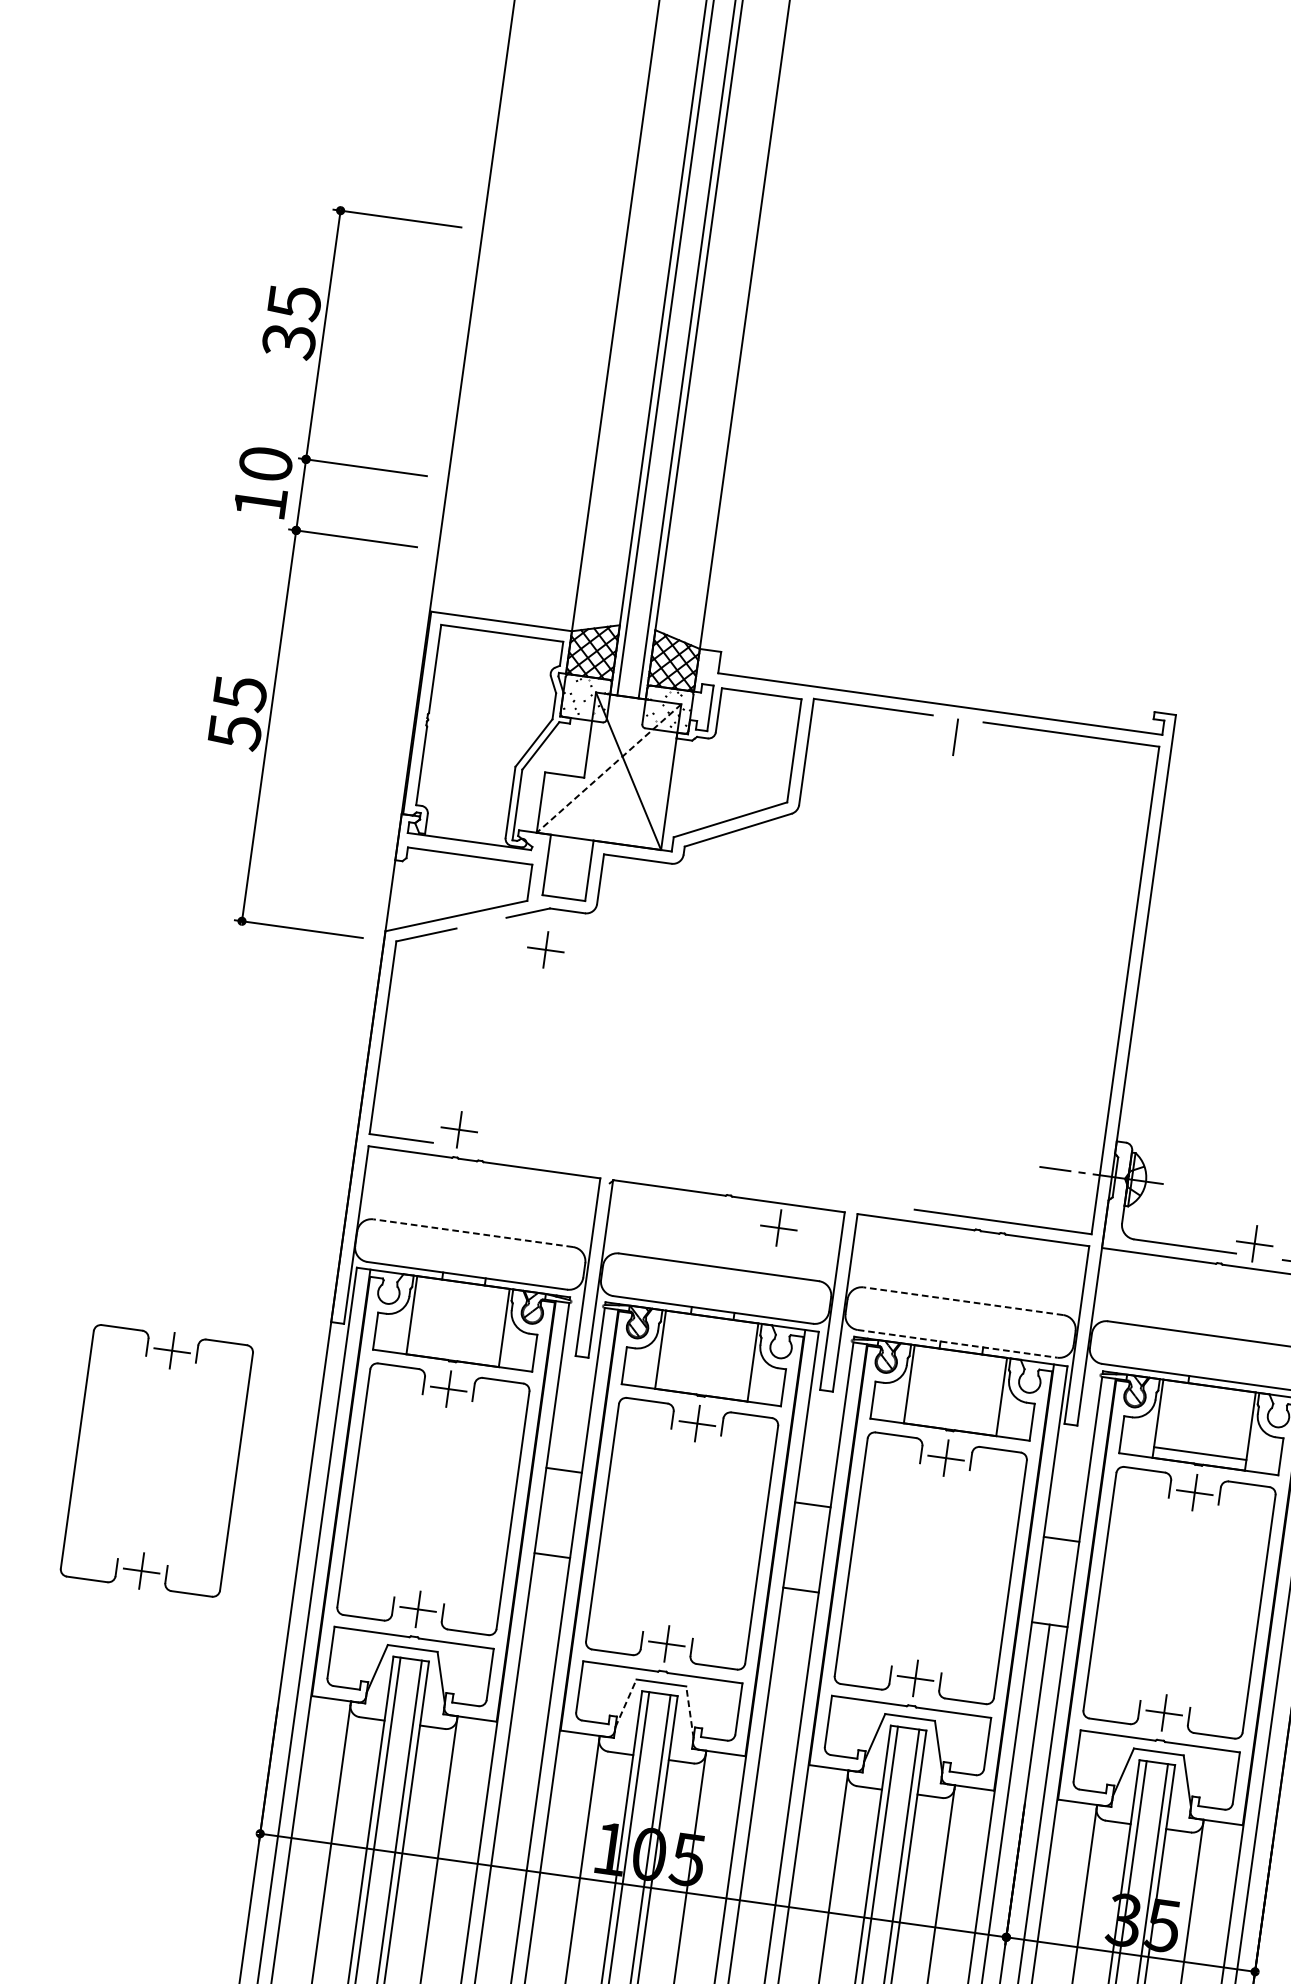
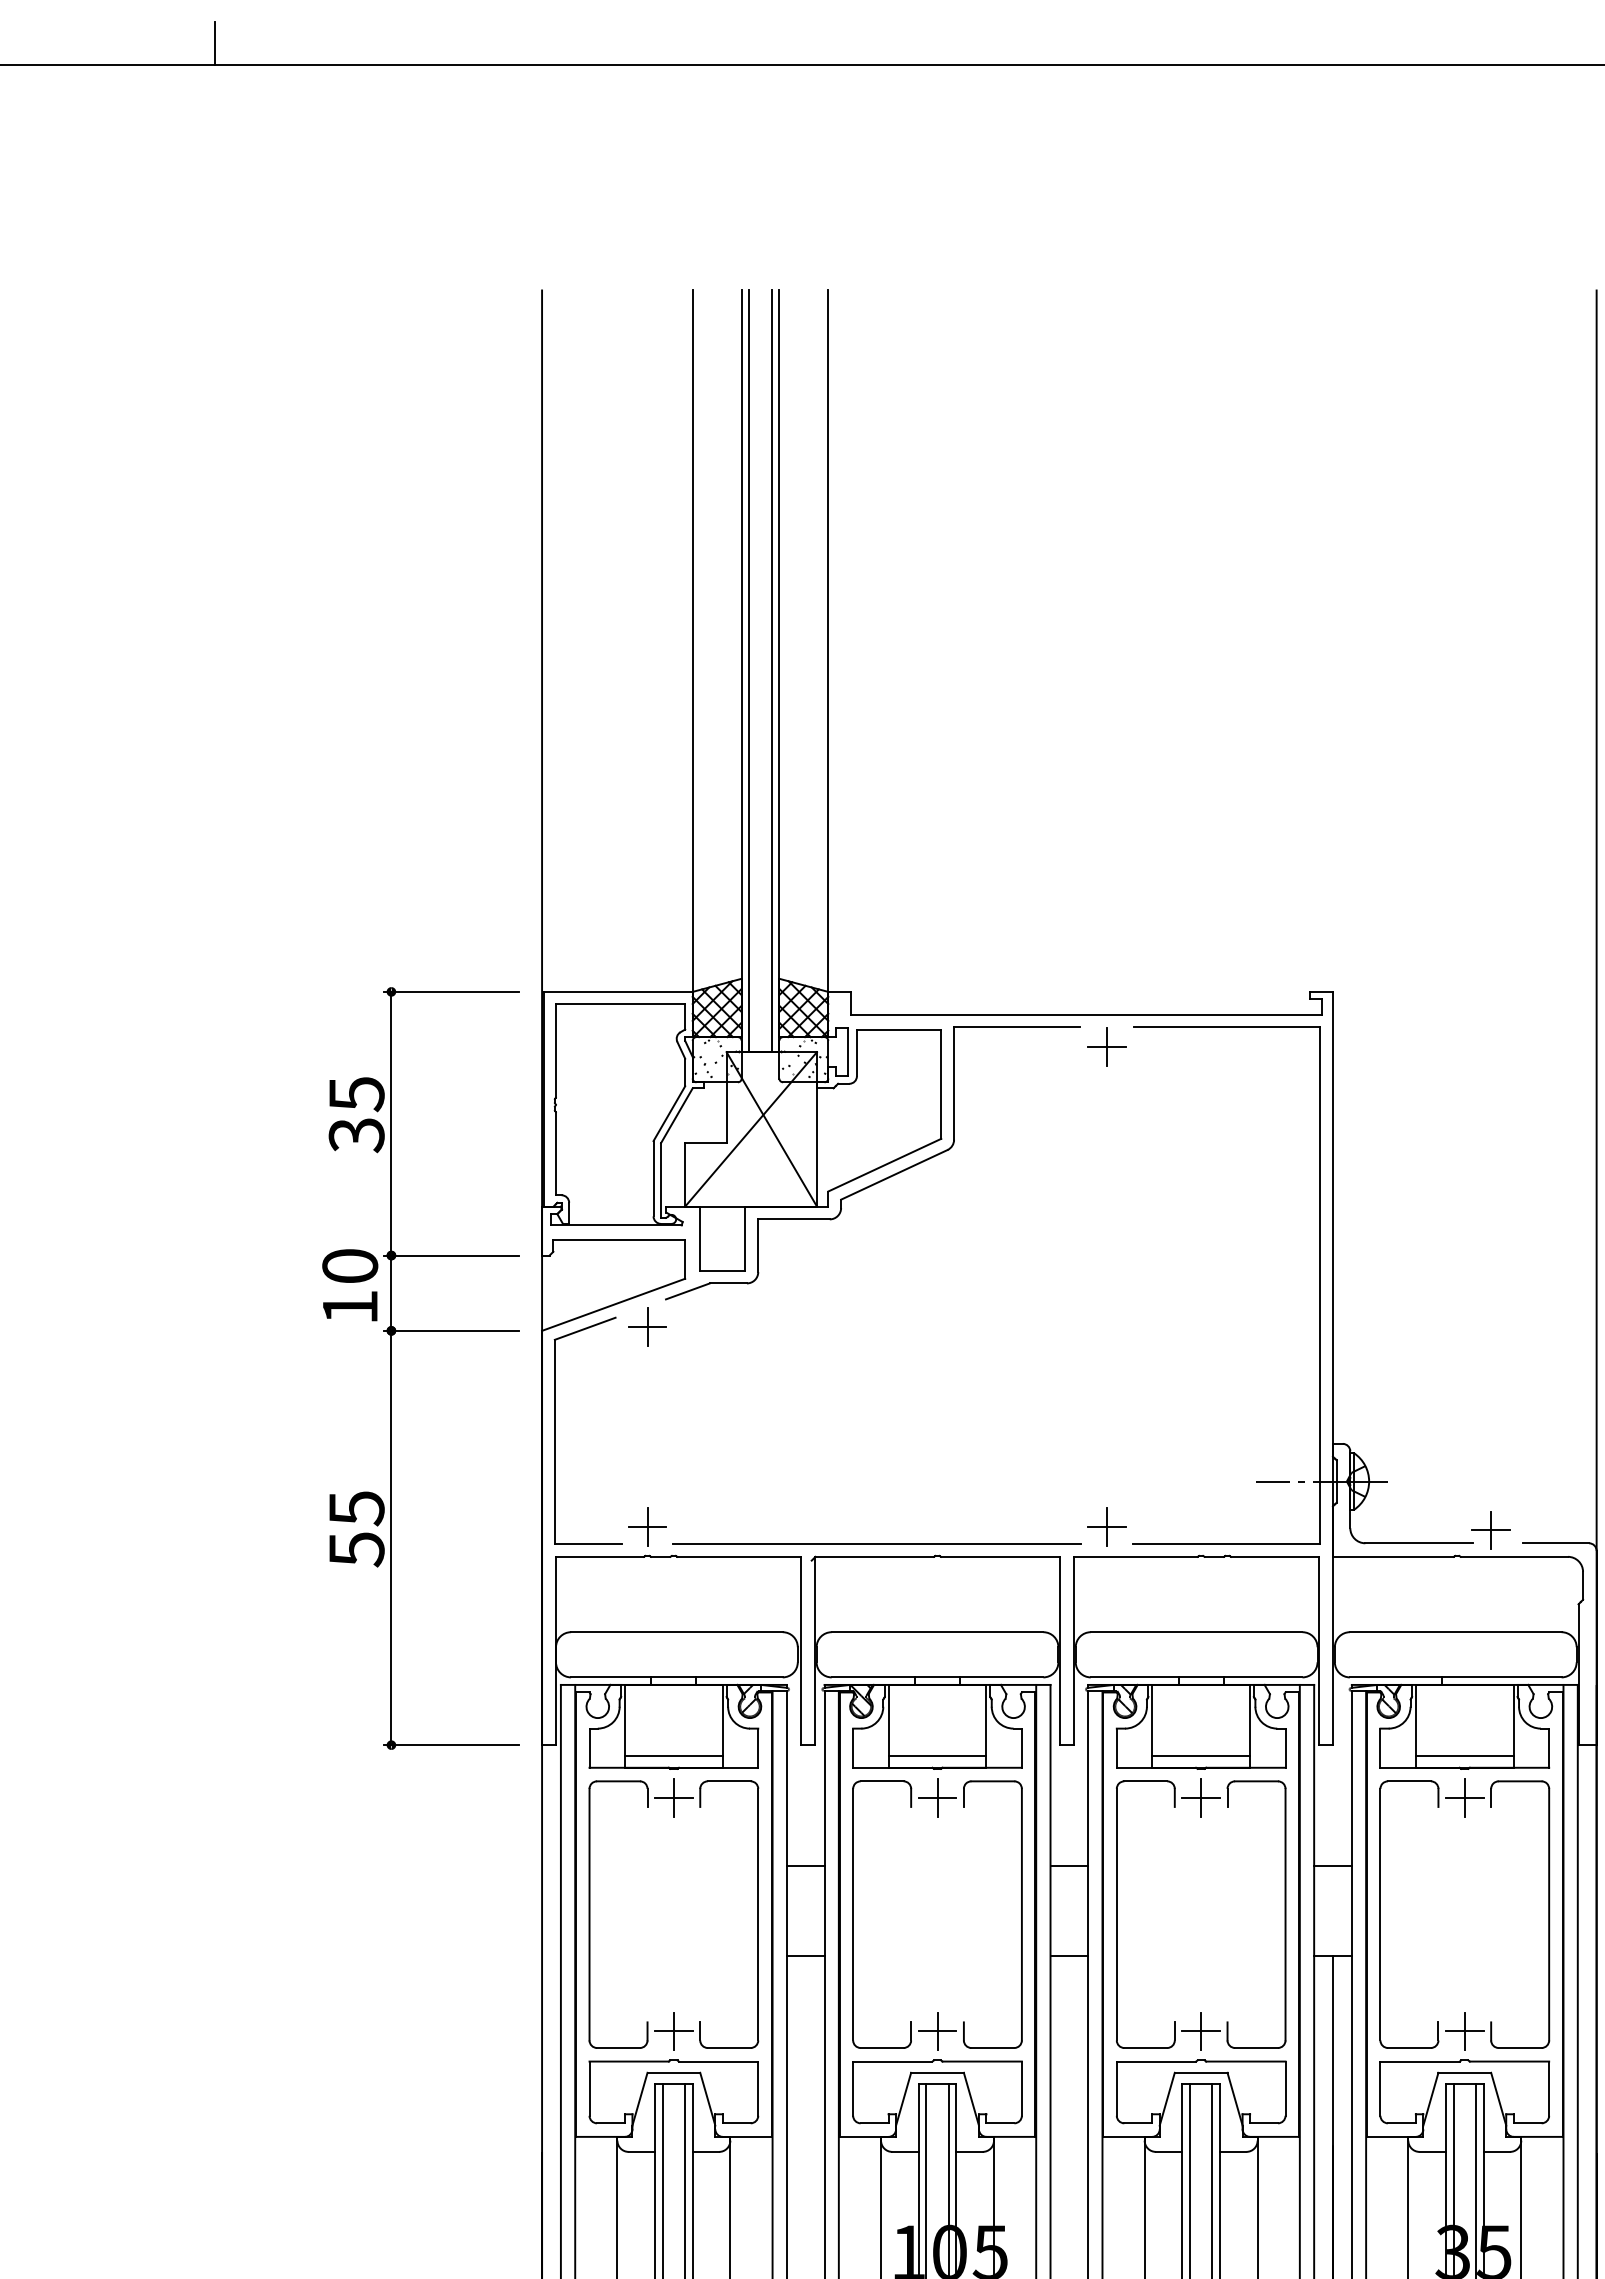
part: (291, 565) -> (391, 1368), moved
line: (955, 736) -> (1106, 1046), added
line: (609, 768) -> (751, 1129), dashed -> solid
part: (545, 949) -> (647, 1326), moved
line: (673, 1176) -> (877, 1544), added
part: (778, 1227) -> (1106, 1526), moved
line: (472, 1233) -> (676, 1632), dashed -> solid
line: (963, 1301) -> (1196, 1632), dashed -> solid
line: (957, 1343) -> (1196, 1677), dashed -> solid
line: (453, 1350) -> (673, 1756), added
line: (702, 1384) -> (937, 1756), added
line: (951, 1419) -> (1201, 1756), added
part: (77, 1449) -> (296, 1914), removed
line: (625, 1702) -> (903, 2098), dashed -> solid
line: (690, 1711) -> (971, 2098), dashed -> solid

